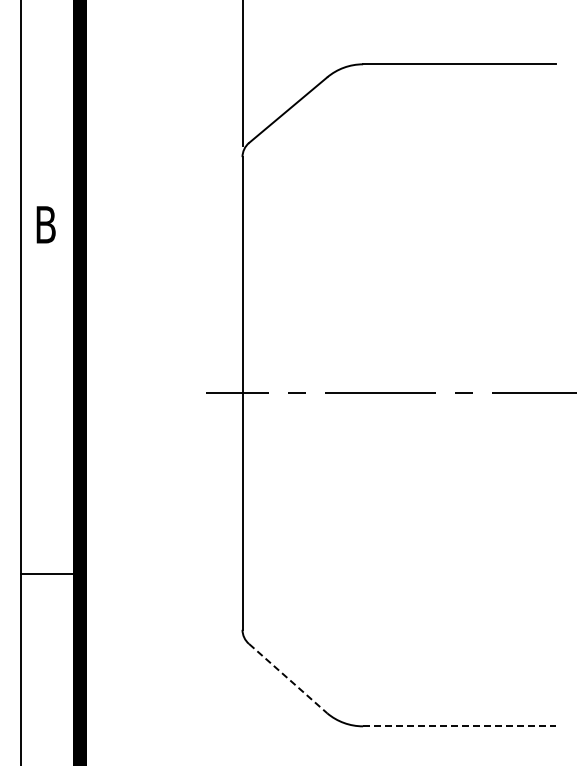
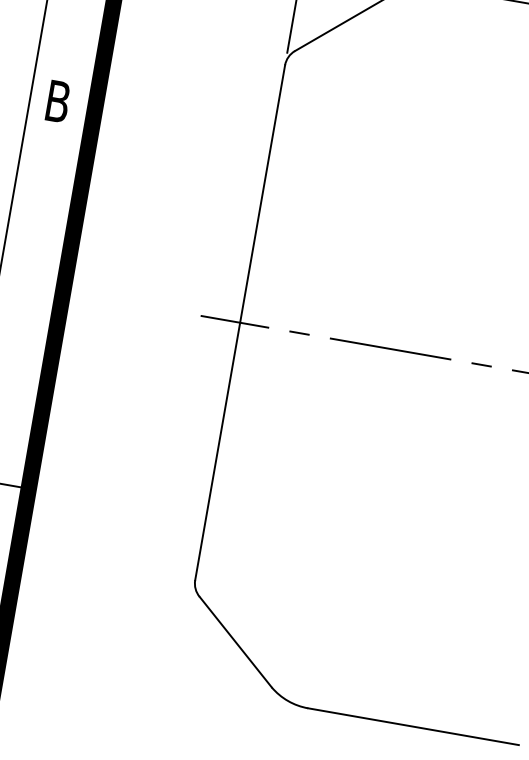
line: (288, 679) -> (235, 643), dashed -> solid
line: (459, 726) -> (413, 726), dashed -> solid

